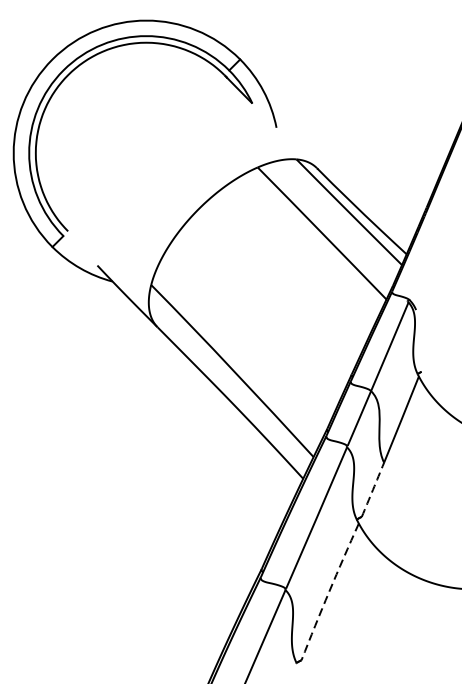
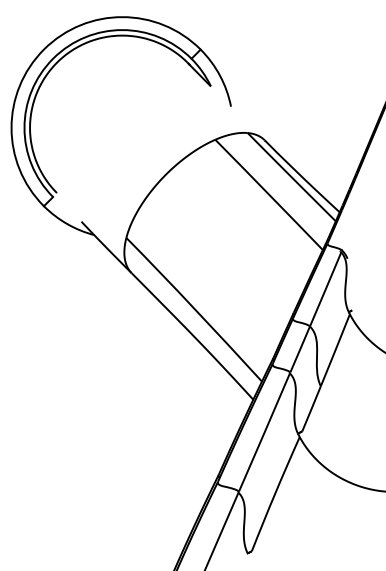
arc: (372, 489) -> (311, 408), dashed -> solid
arc: (329, 591) -> (275, 493), dashed -> solid

